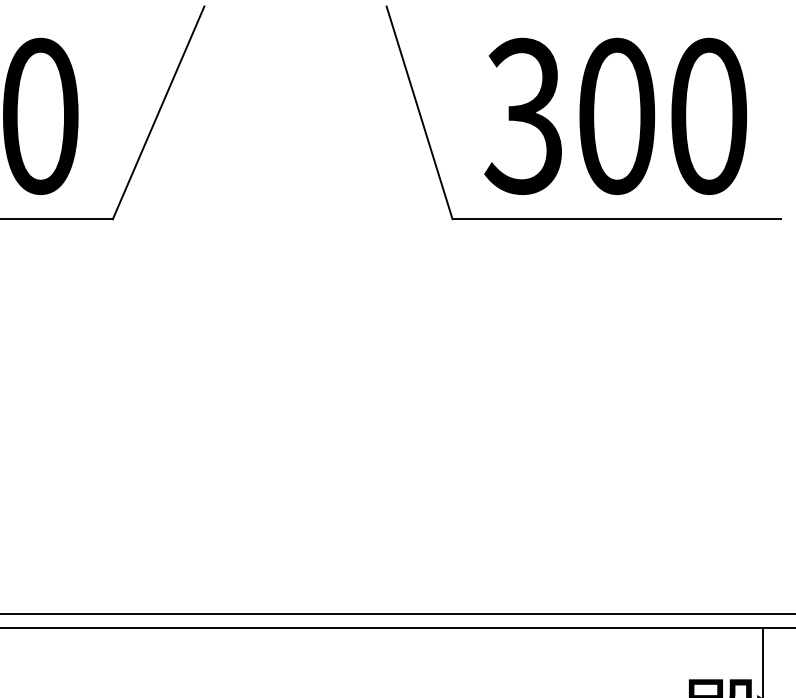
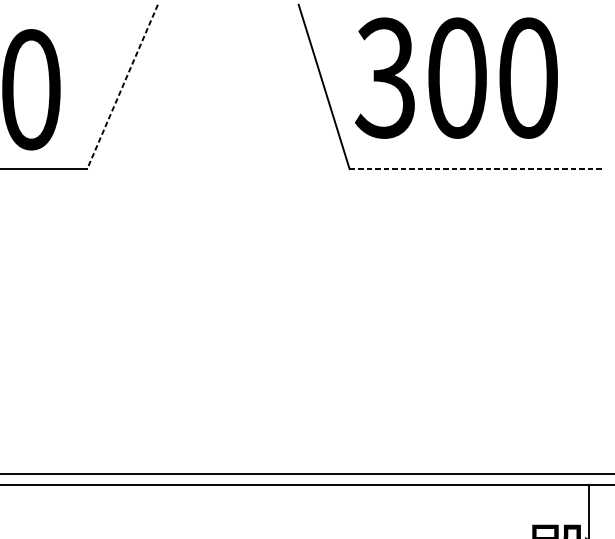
line: (158, 112) -> (122, 86), solid -> dashed
text: (615, 115) -> (456, 77), moved
line: (617, 219) -> (477, 169), solid -> dashed

